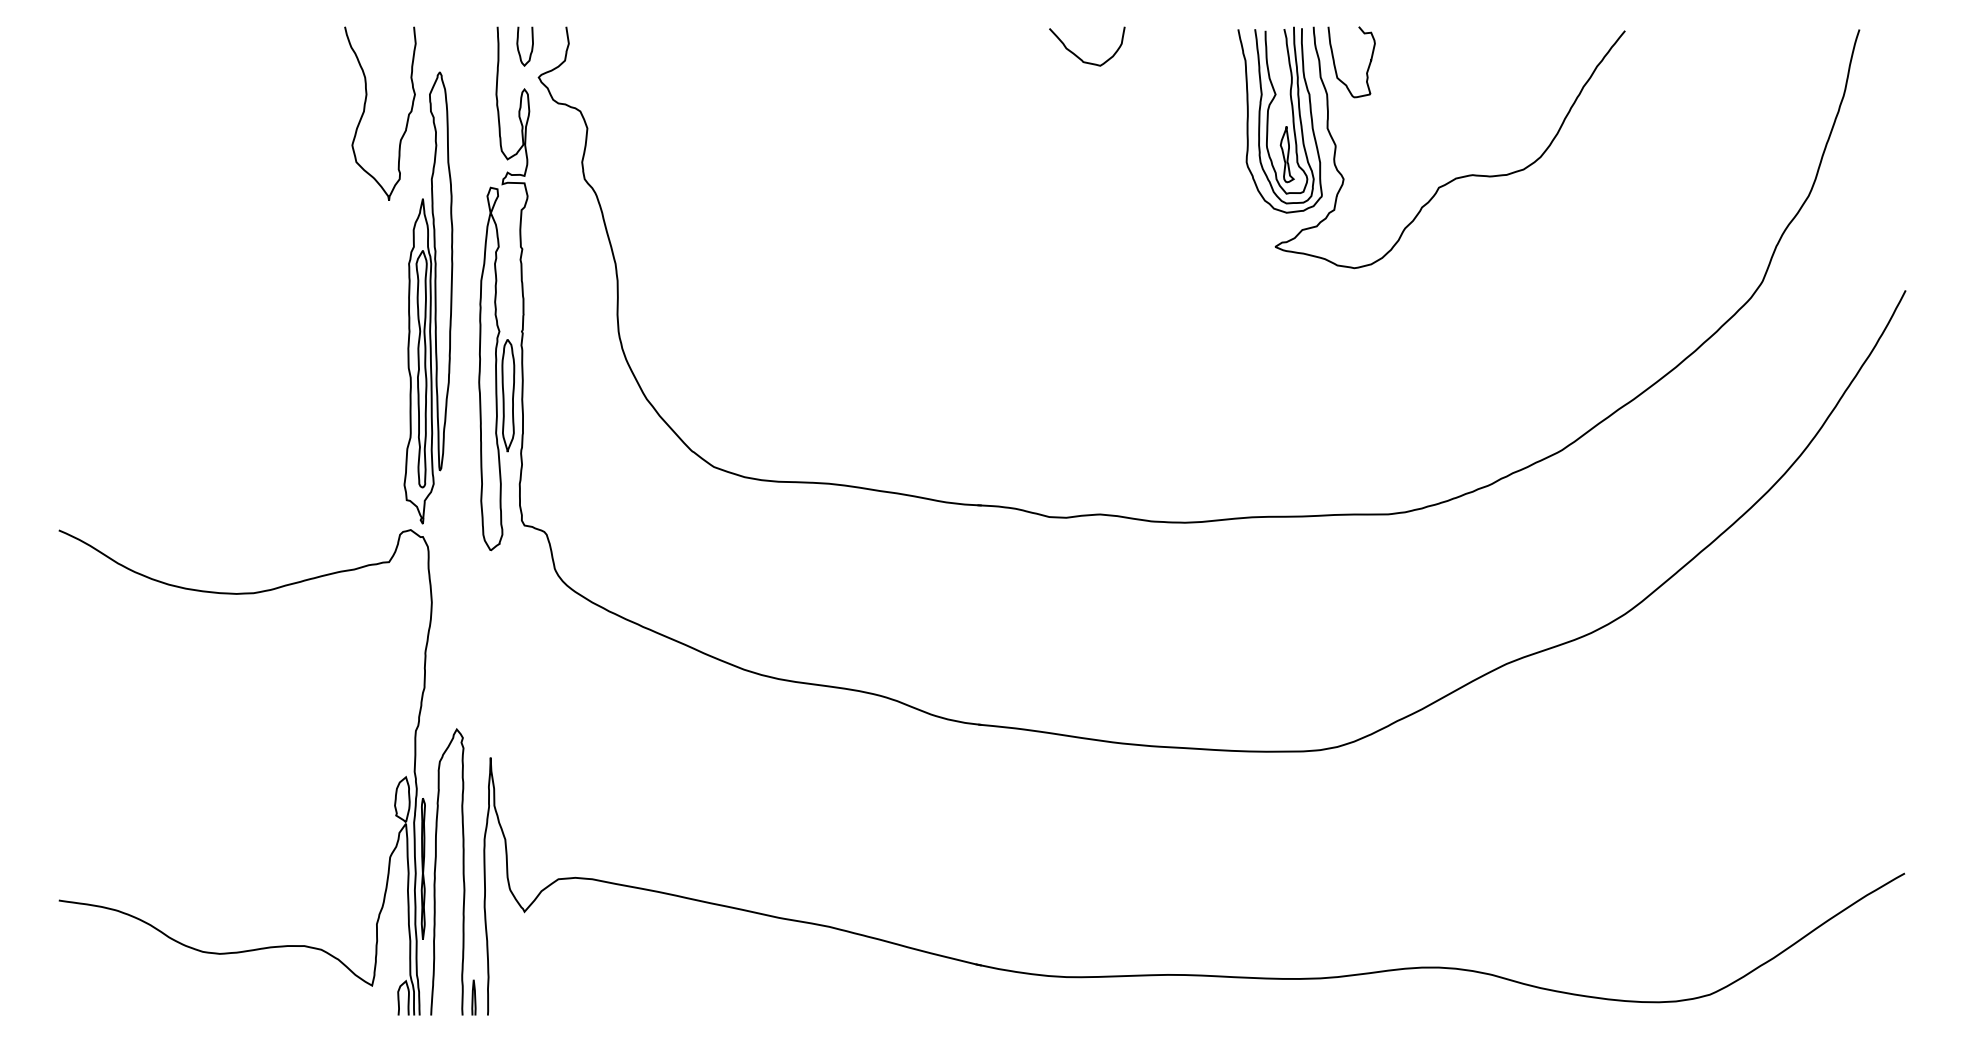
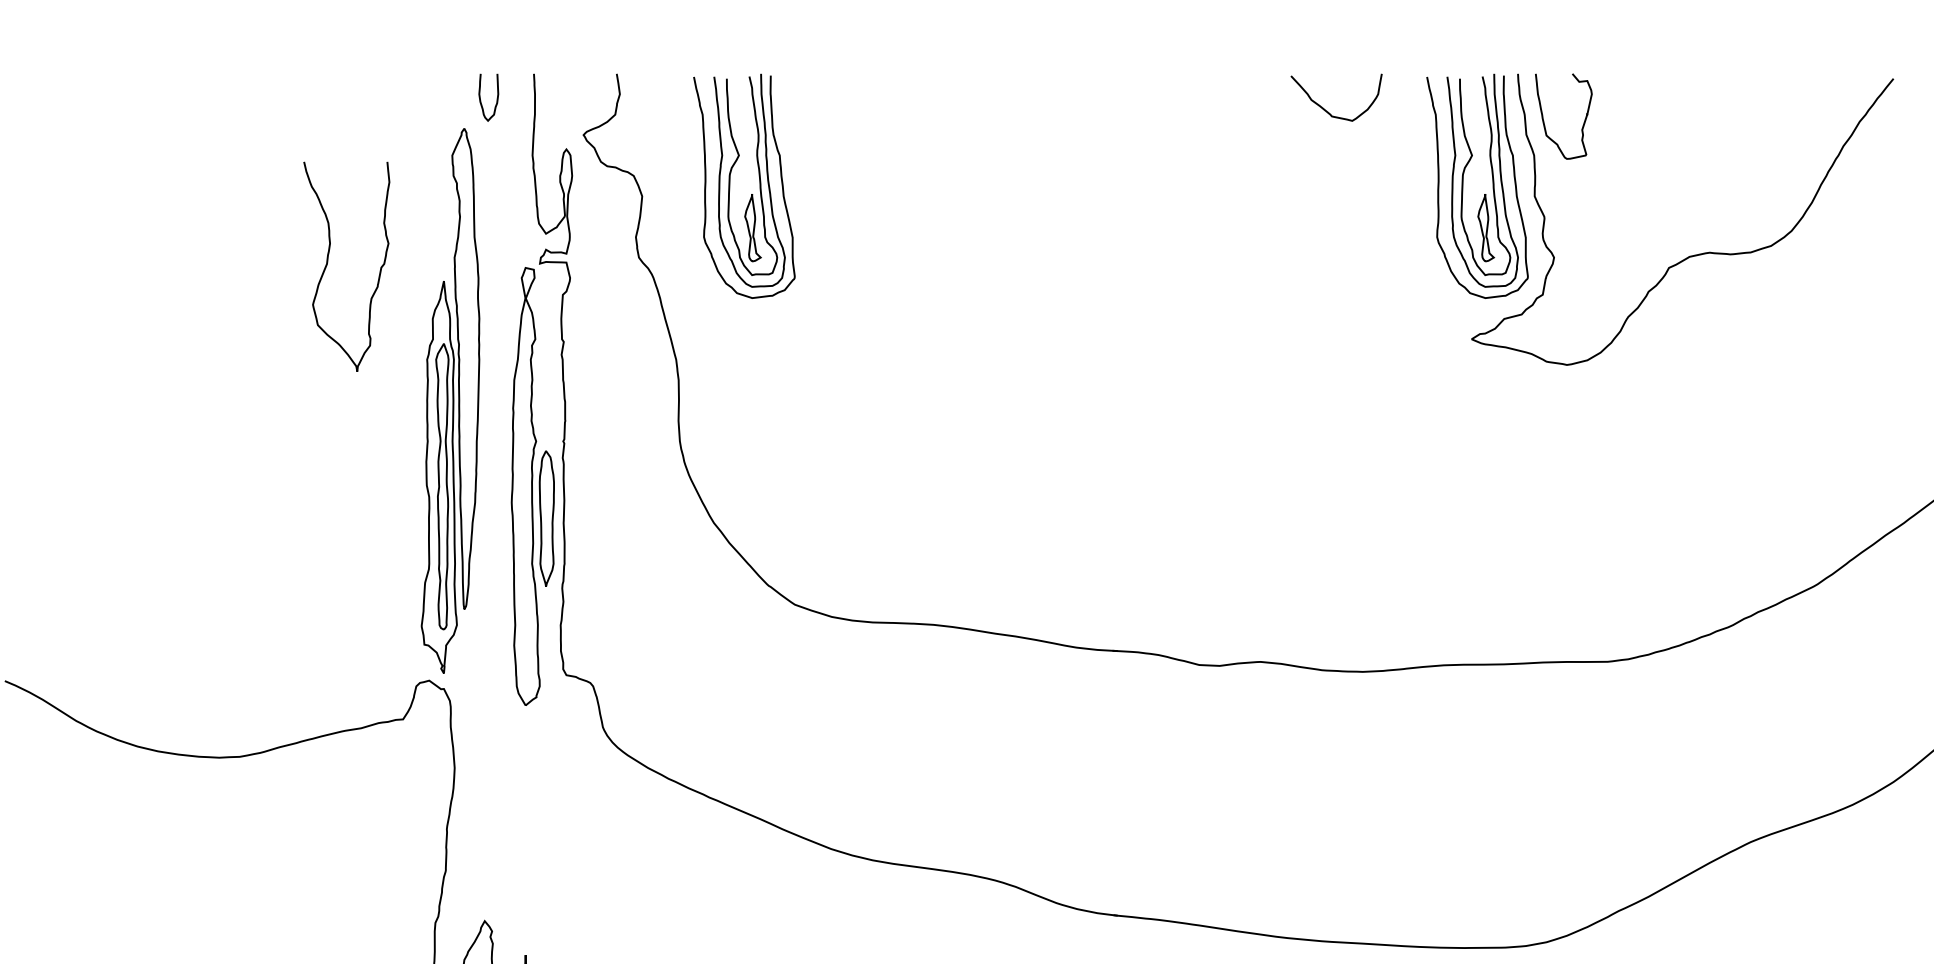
curve: (518, 46) -> (480, 97), moved
curve: (1081, 58) -> (1329, 112), moved
curve: (365, 109) -> (328, 261), moved
part: (677, 126) -> (750, 194), added

